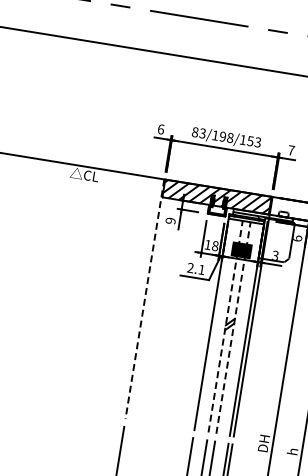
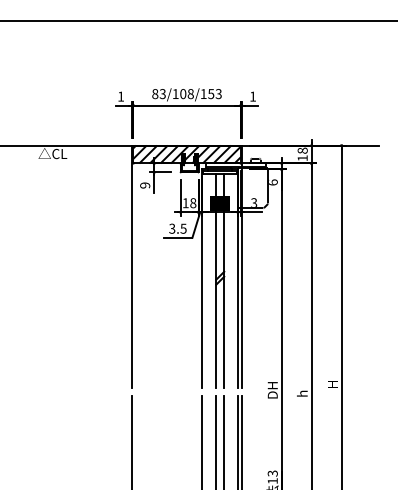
text: (161, 129) -> (121, 96), 6 -> 1
text: (223, 137) -> (183, 94), 83/198/153 -> 83/108/153
text: (291, 150) -> (253, 96), 7 -> 1
text: (195, 268) -> (177, 228), 2.1 -> 3.5
line: (145, 299) -> (132, 267), dashed -> solid
line: (225, 326) -> (216, 280), dashed -> solid
line: (233, 327) -> (224, 280), dashed -> solid

